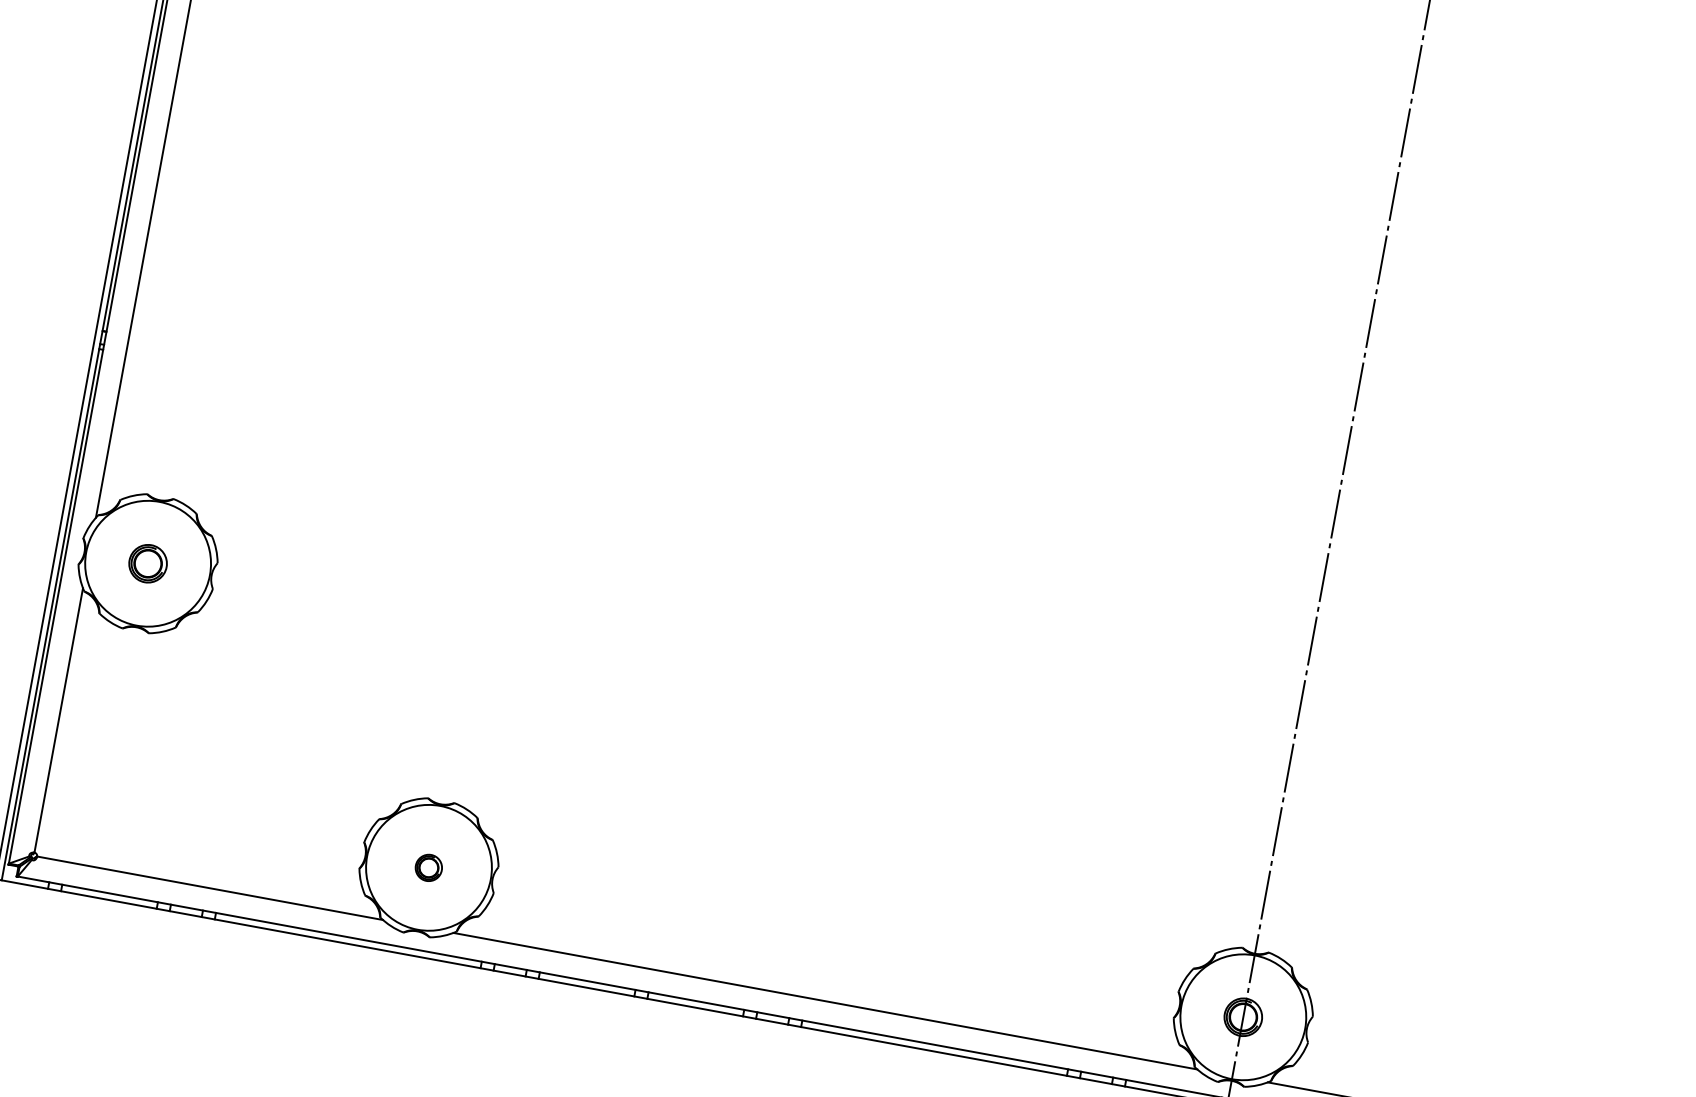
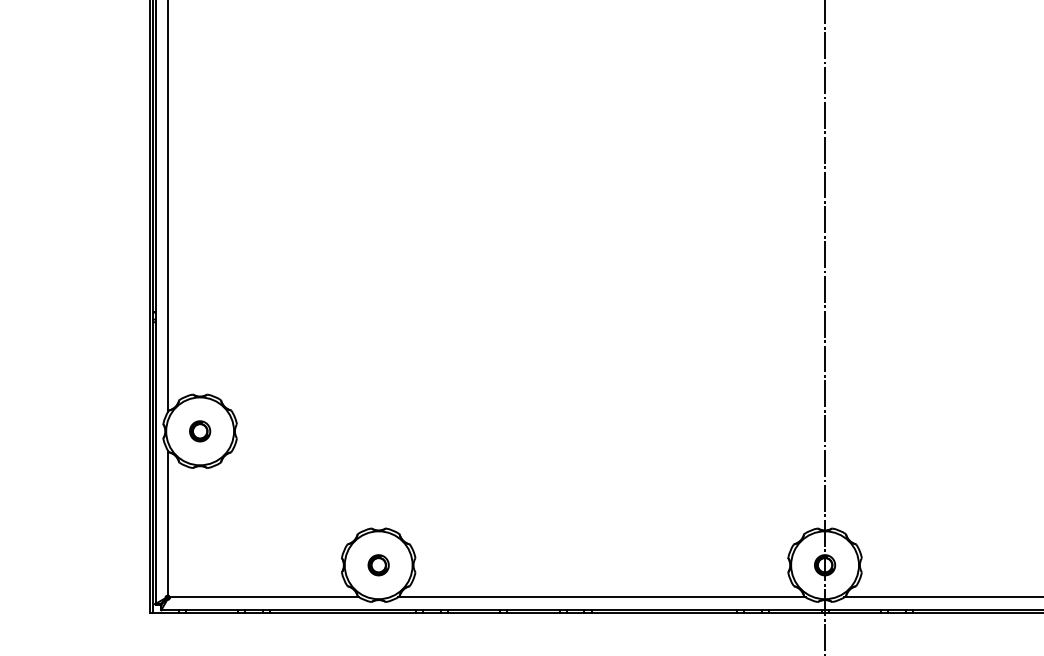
part: (428, 868) -> (378, 565), size x1.43

